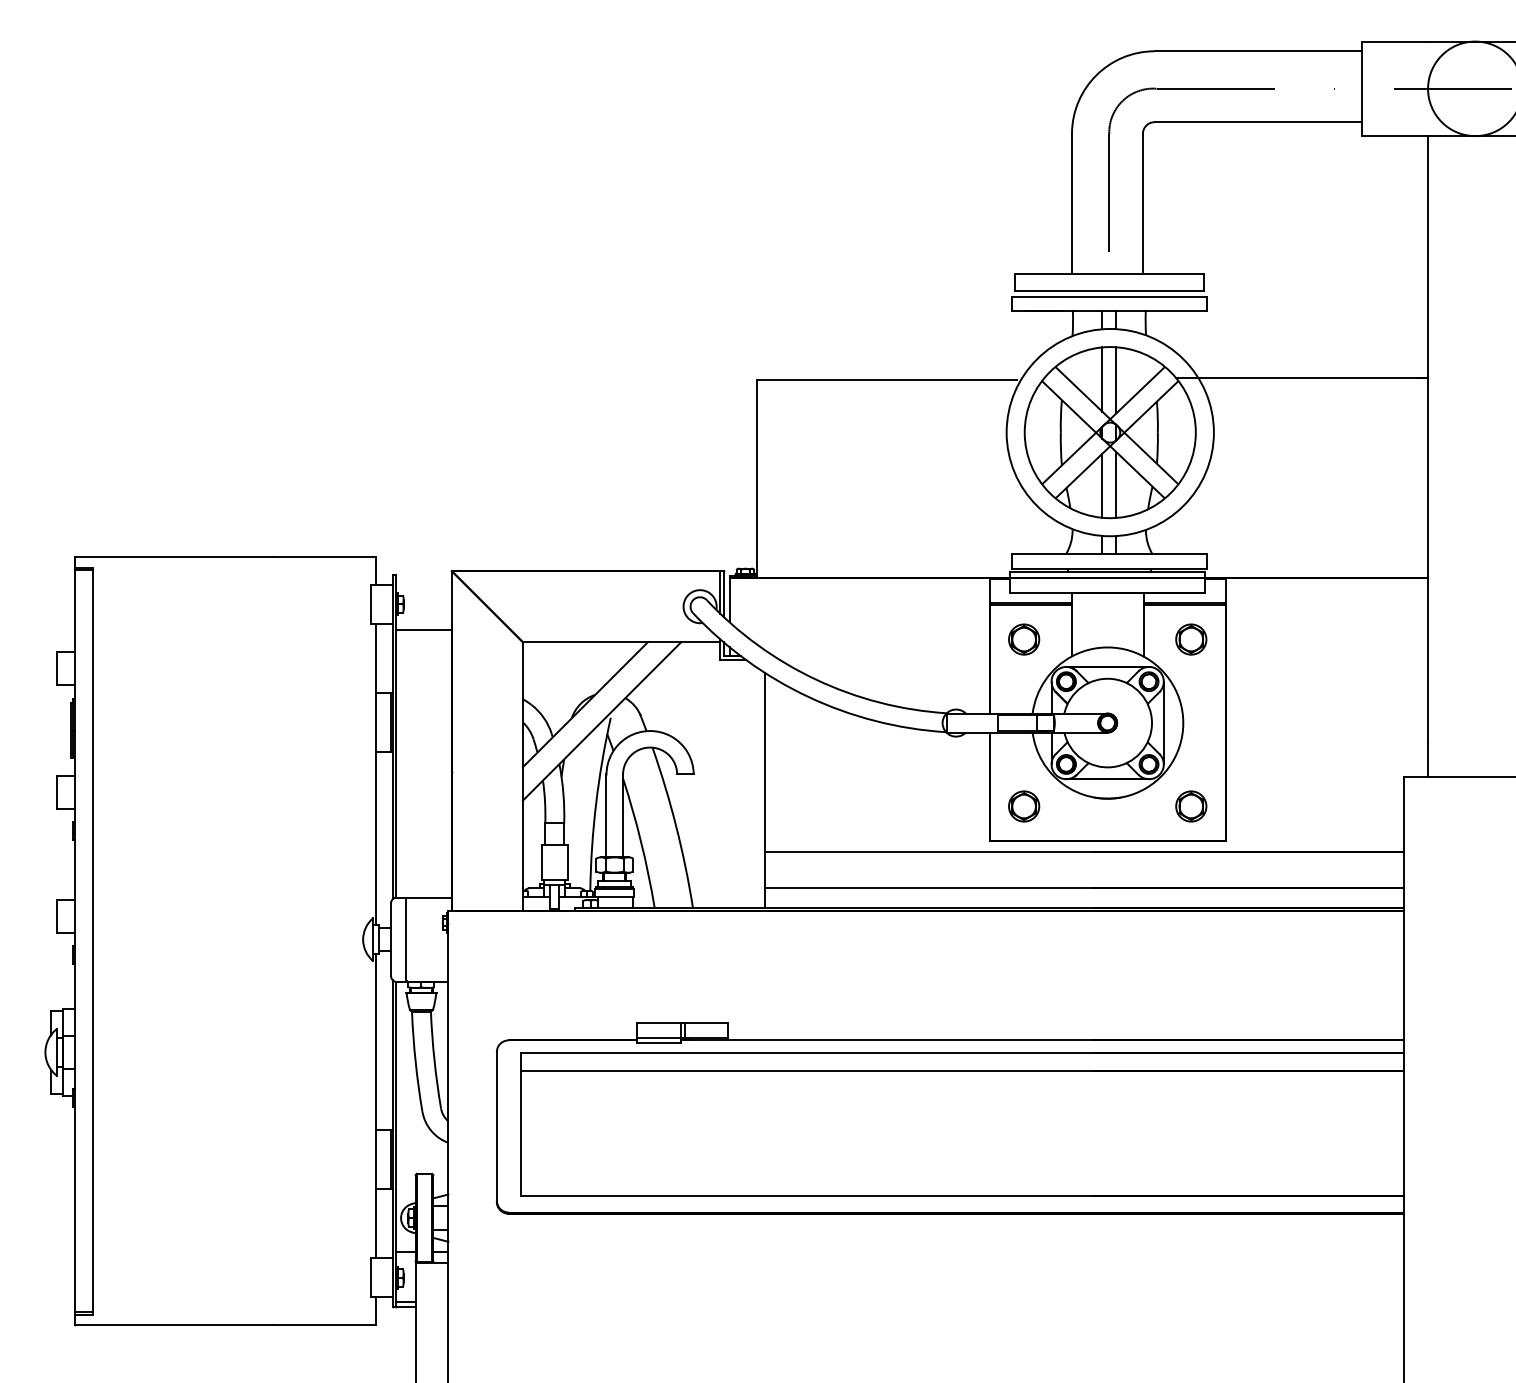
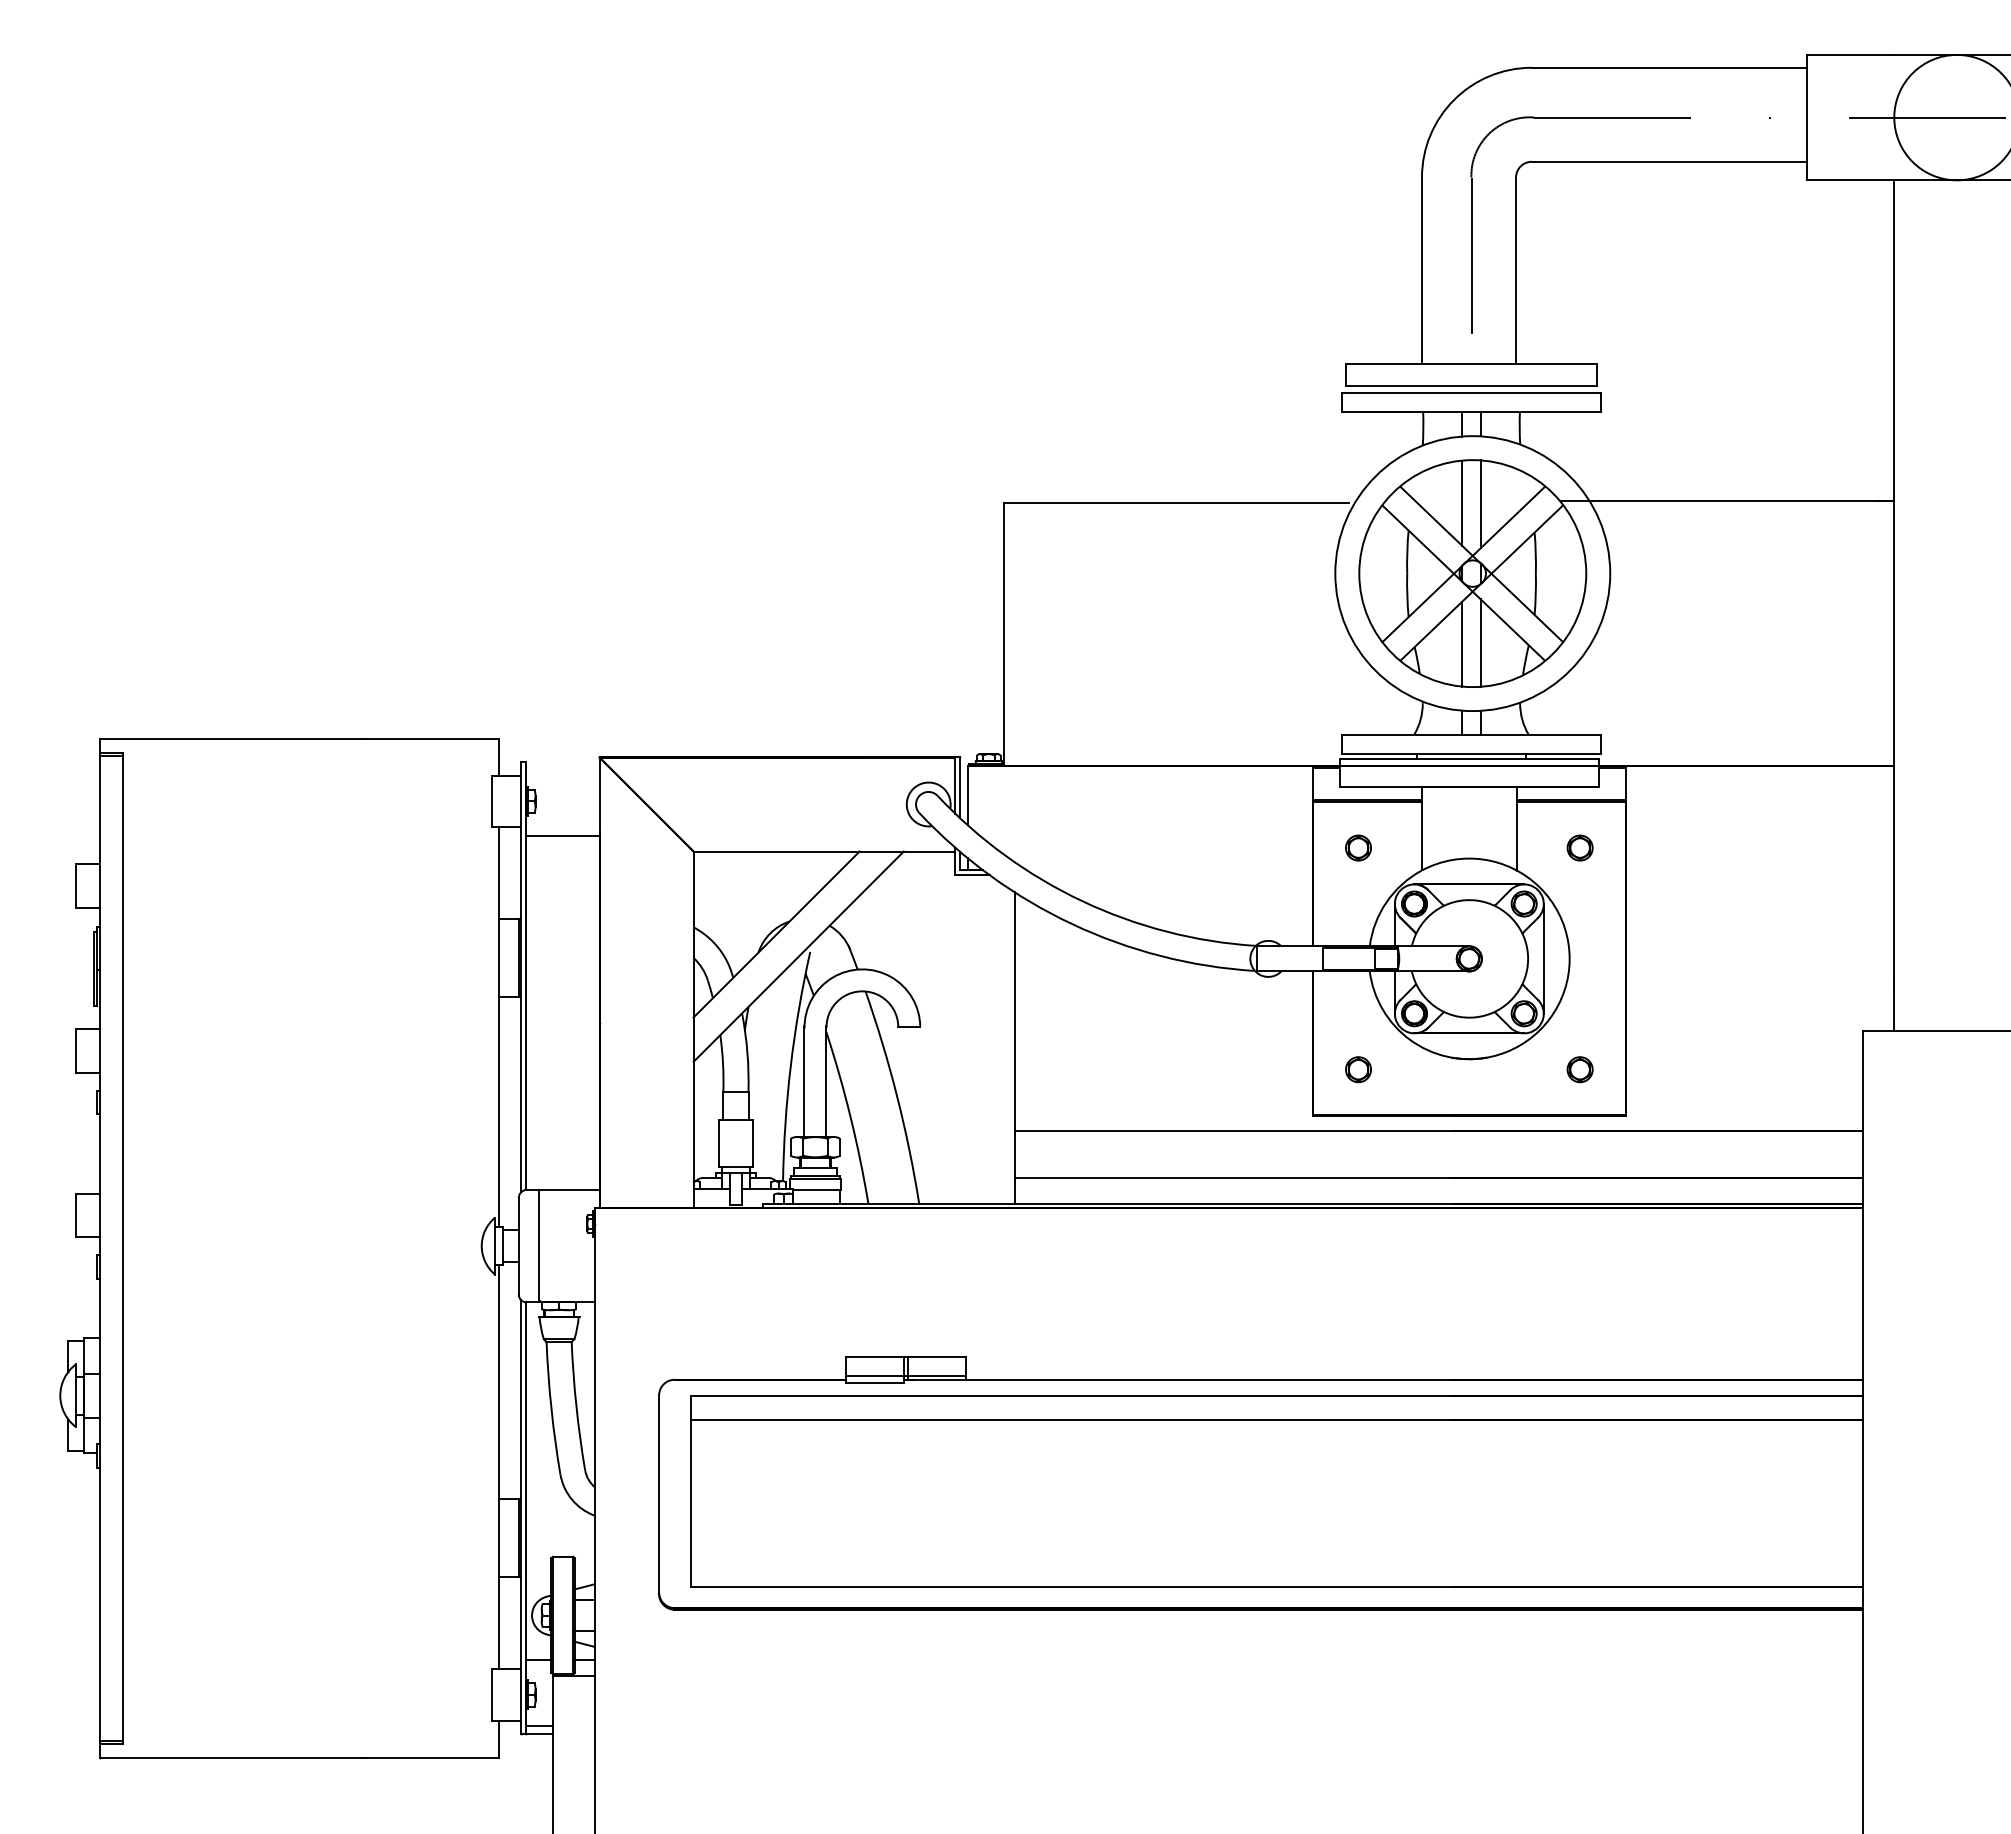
part: (1024, 639) -> (1358, 847), size x0.62
part: (1190, 639) -> (1579, 847), size x0.62
part: (1024, 806) -> (1358, 1069), size x0.62
part: (1190, 806) -> (1579, 1069), size x0.62

